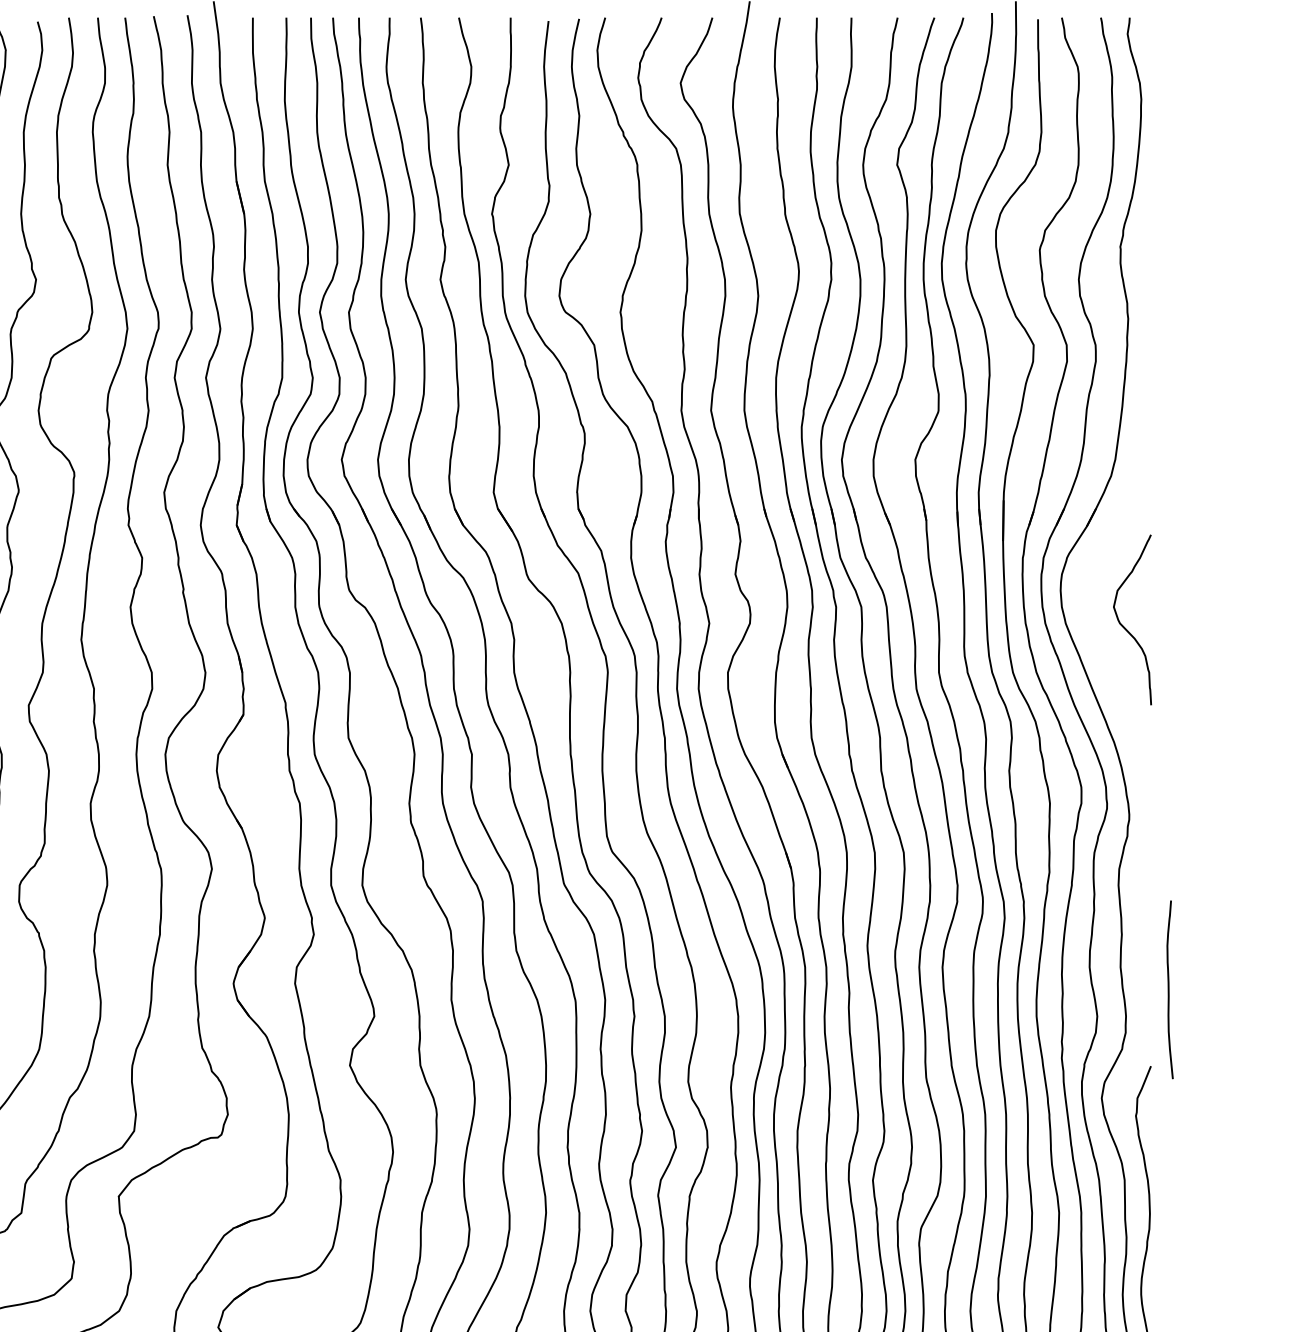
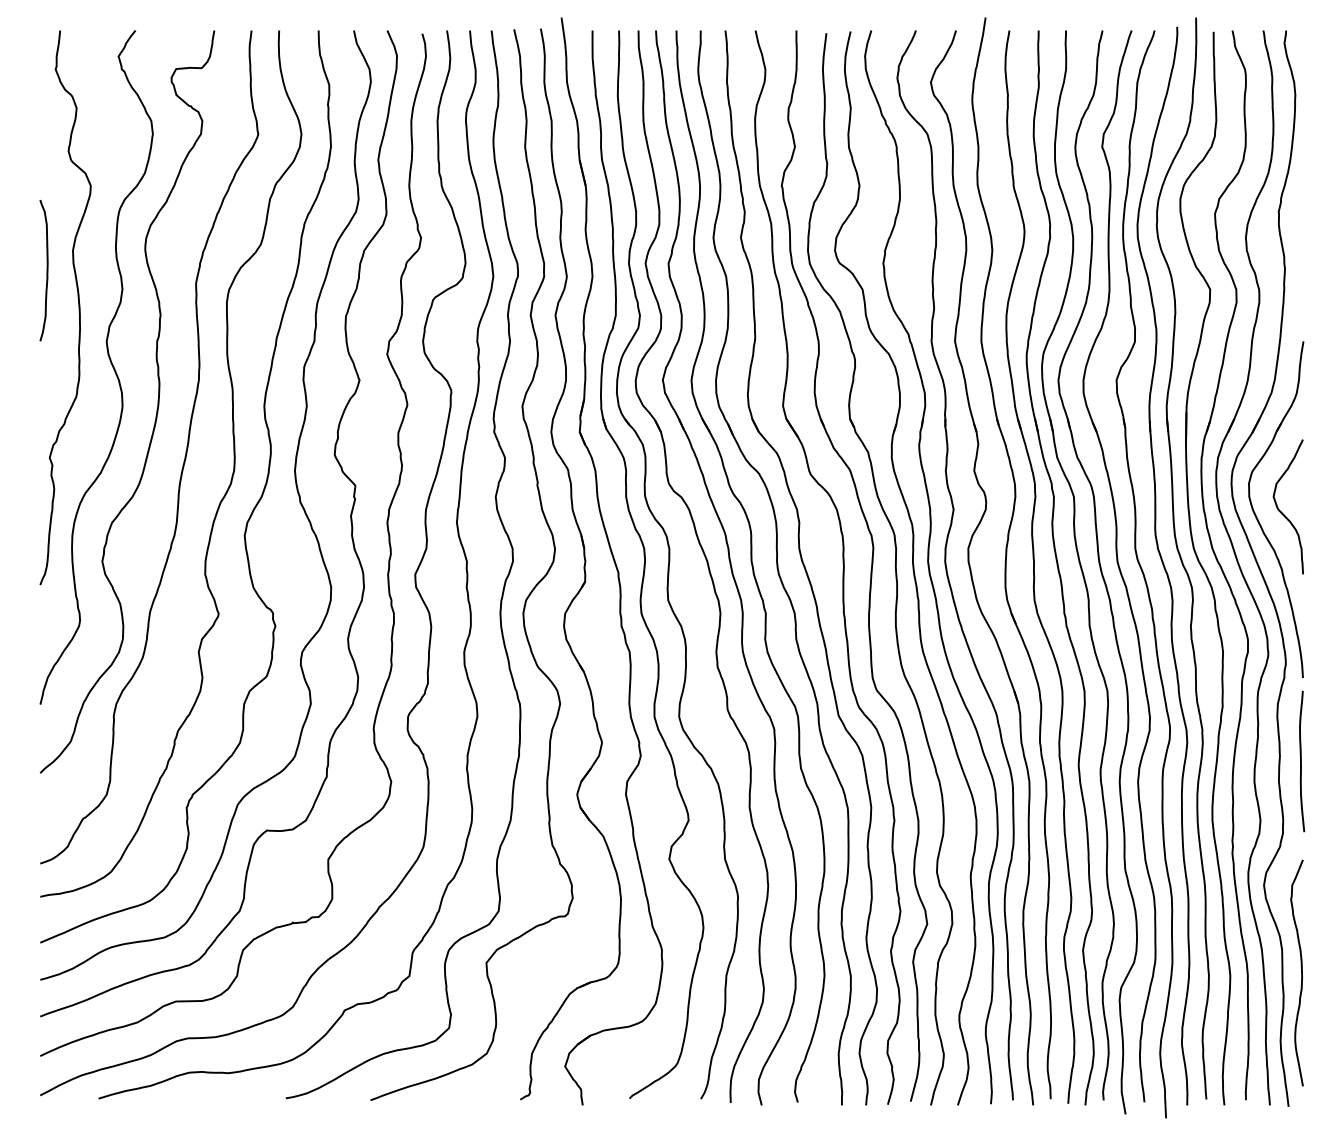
part: (1094, 635) -> (1258, 519), added
curve: (1169, 989) -> (1301, 761), moved

